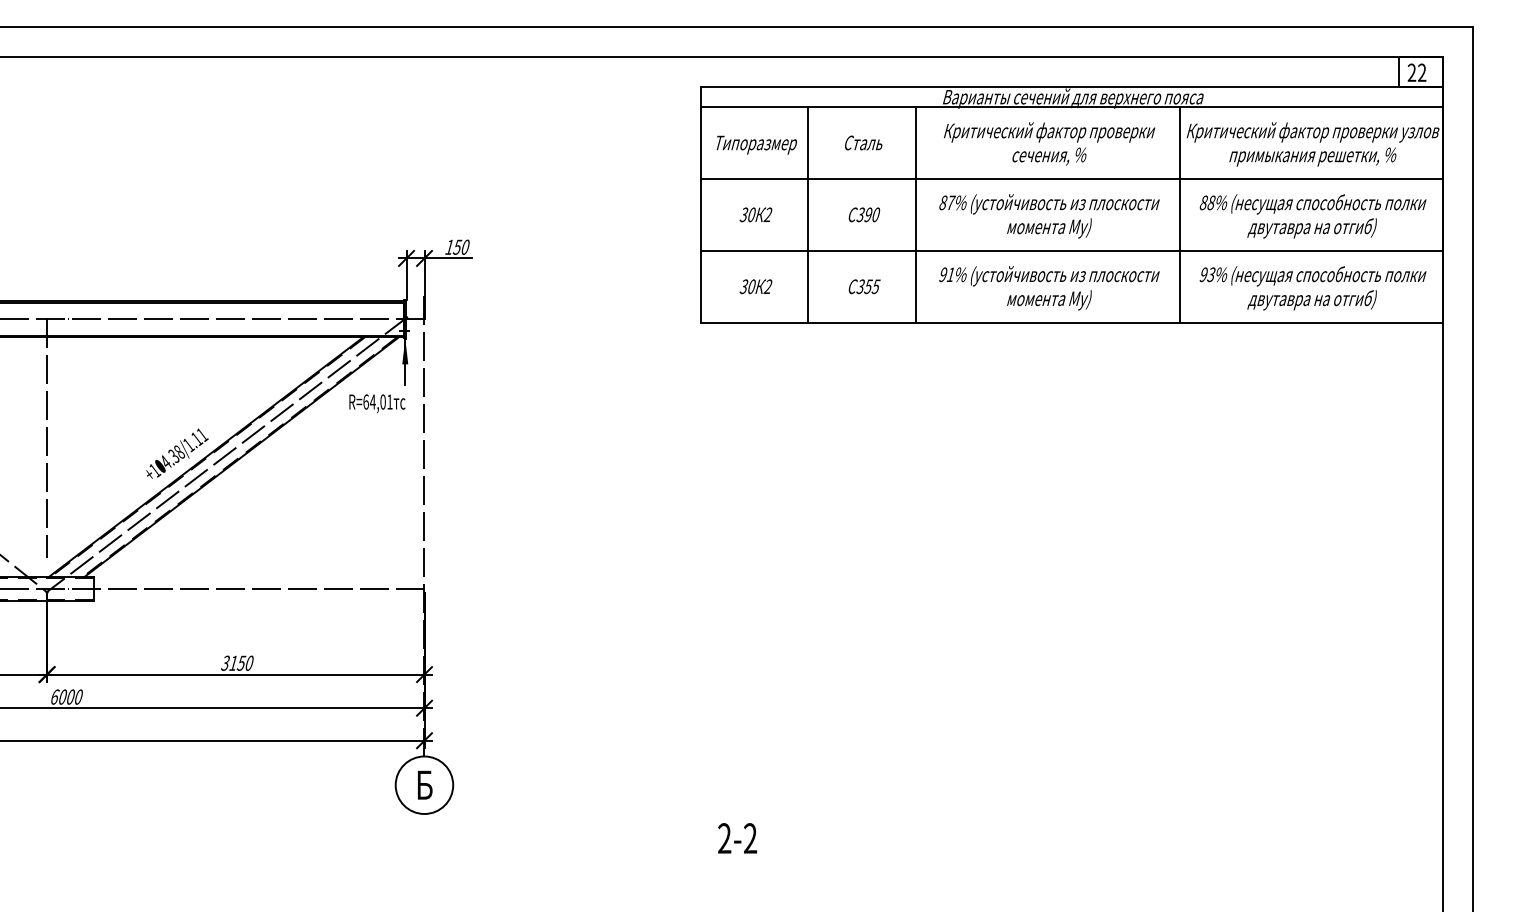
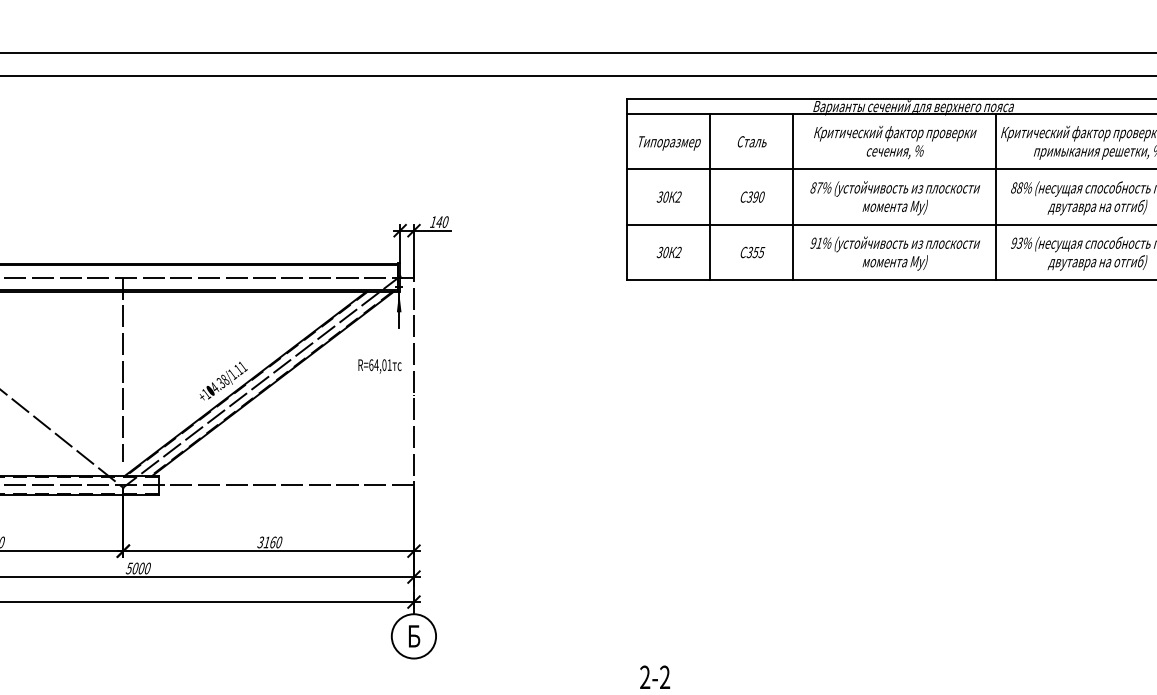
text: (457, 246) -> (439, 221), 150 -> 140
text: (377, 403) -> (380, 366), moved
text: (241, 662) -> (273, 541), 3150 -> 3160
text: (54, 696) -> (129, 568), 6000 -> 5000

